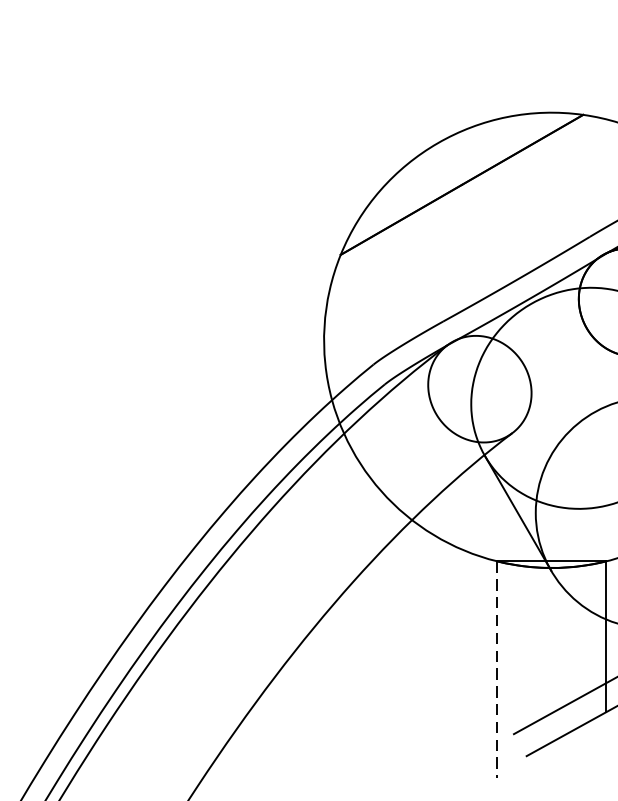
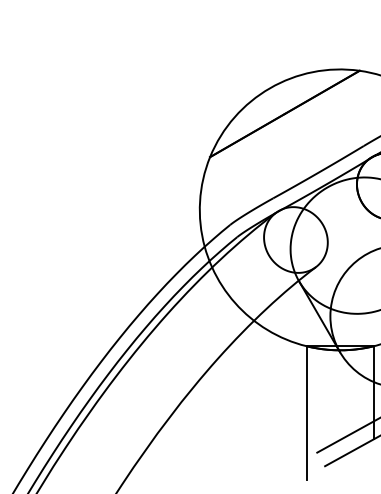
line: (497, 670) -> (306, 413), dashed -> solid

